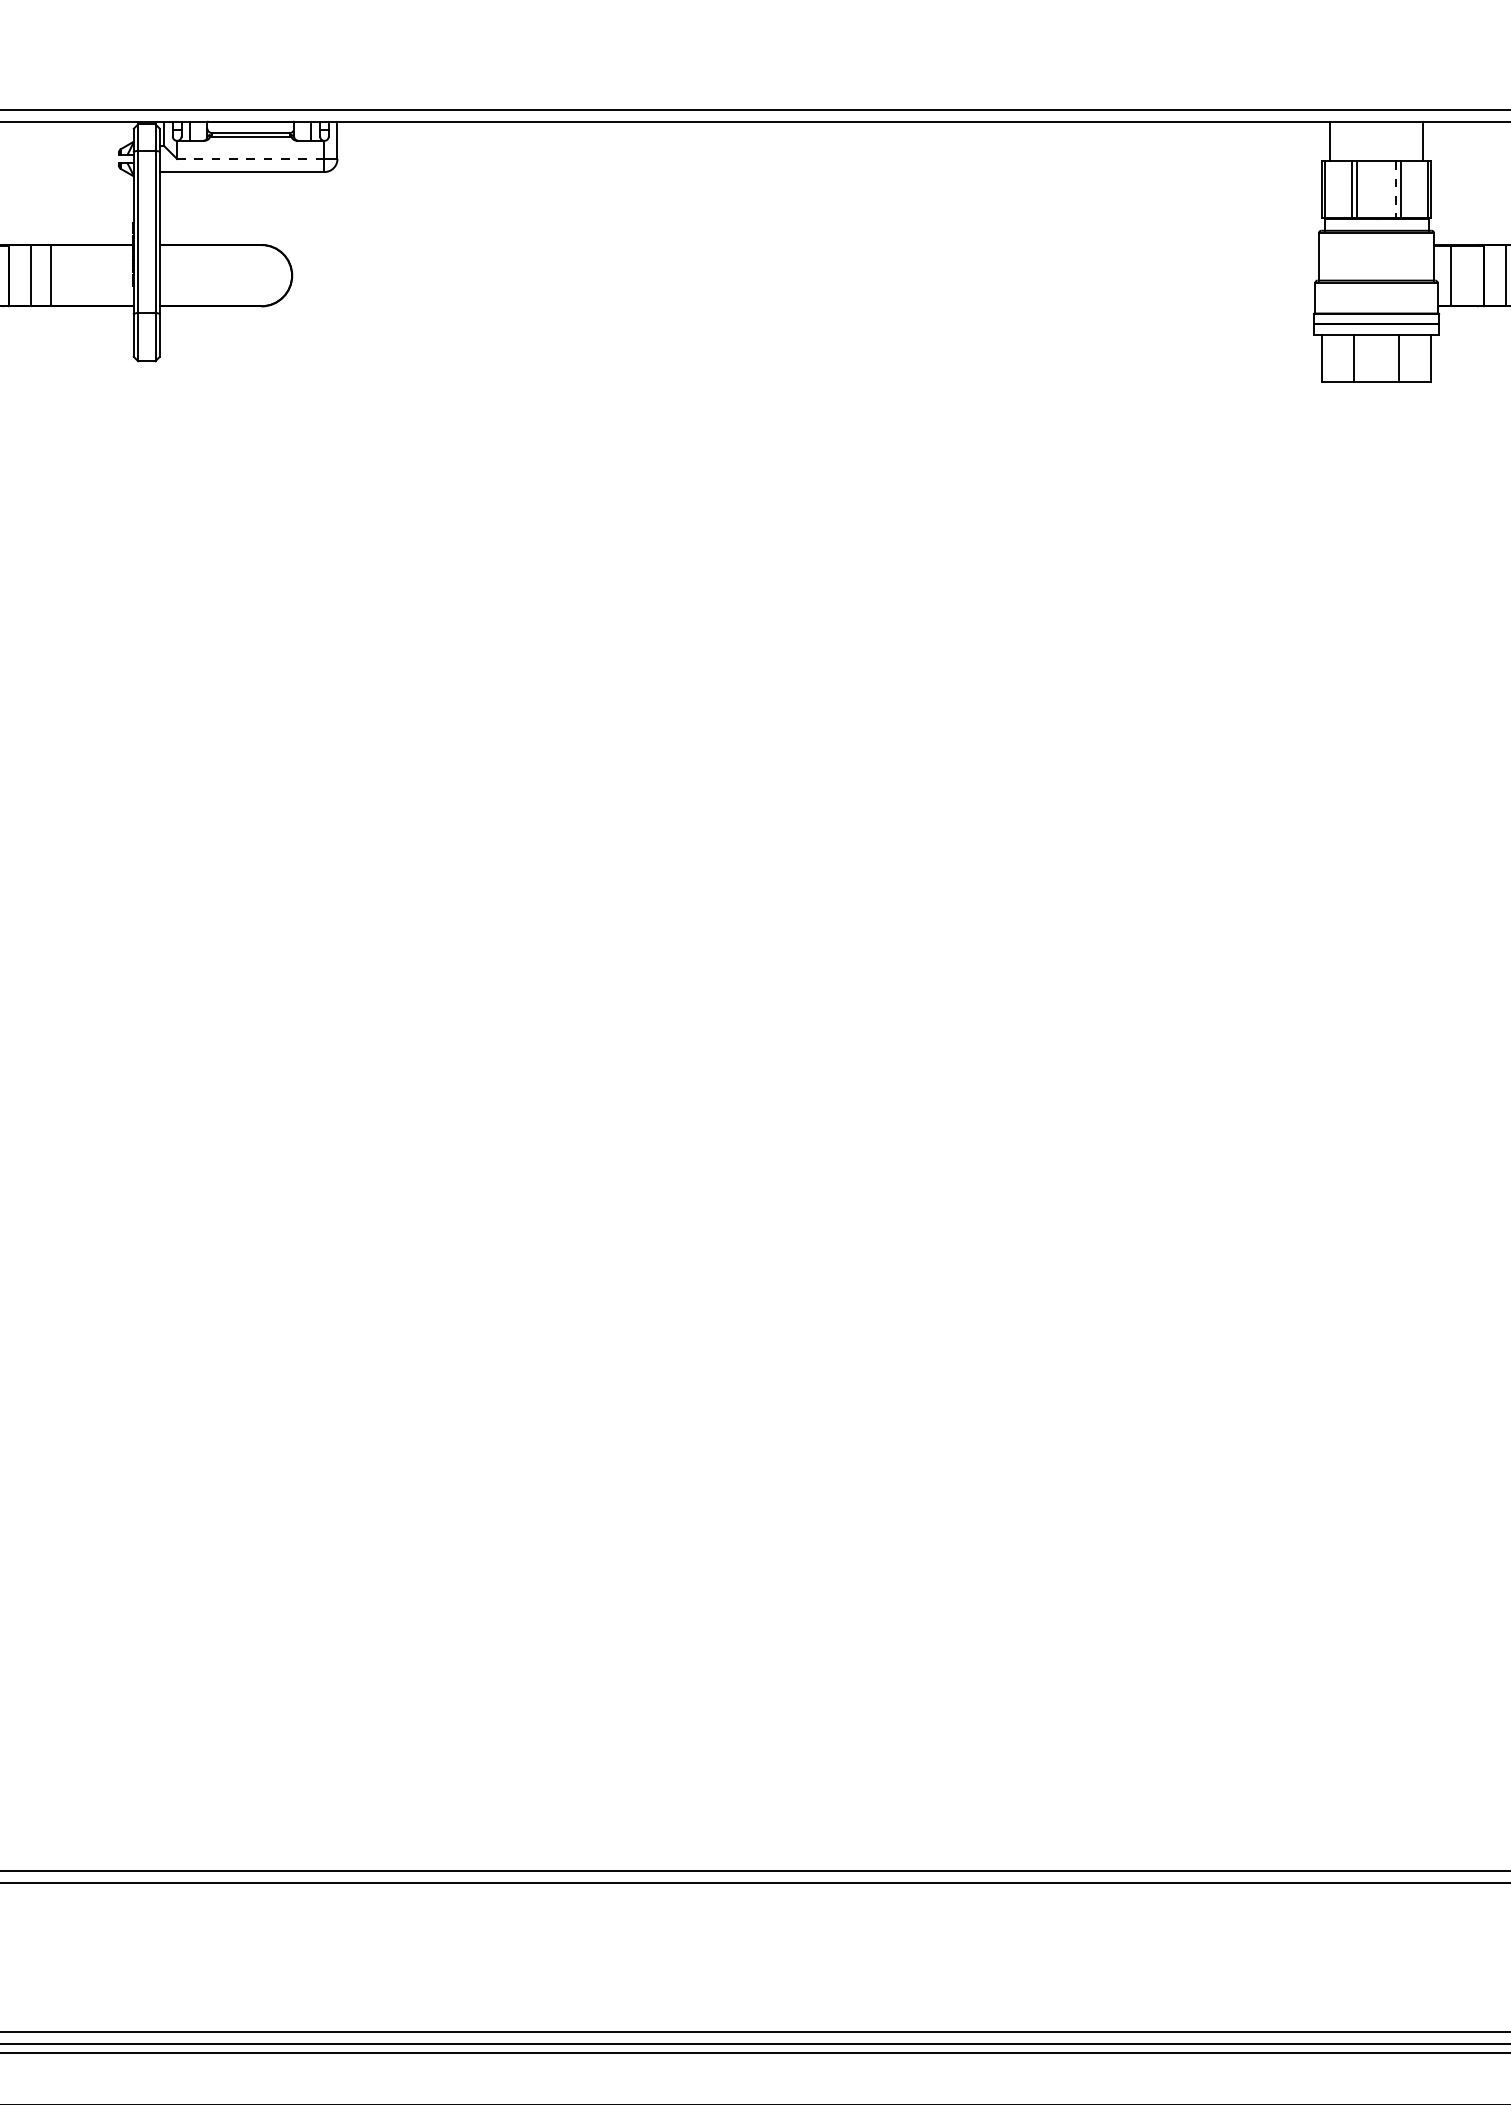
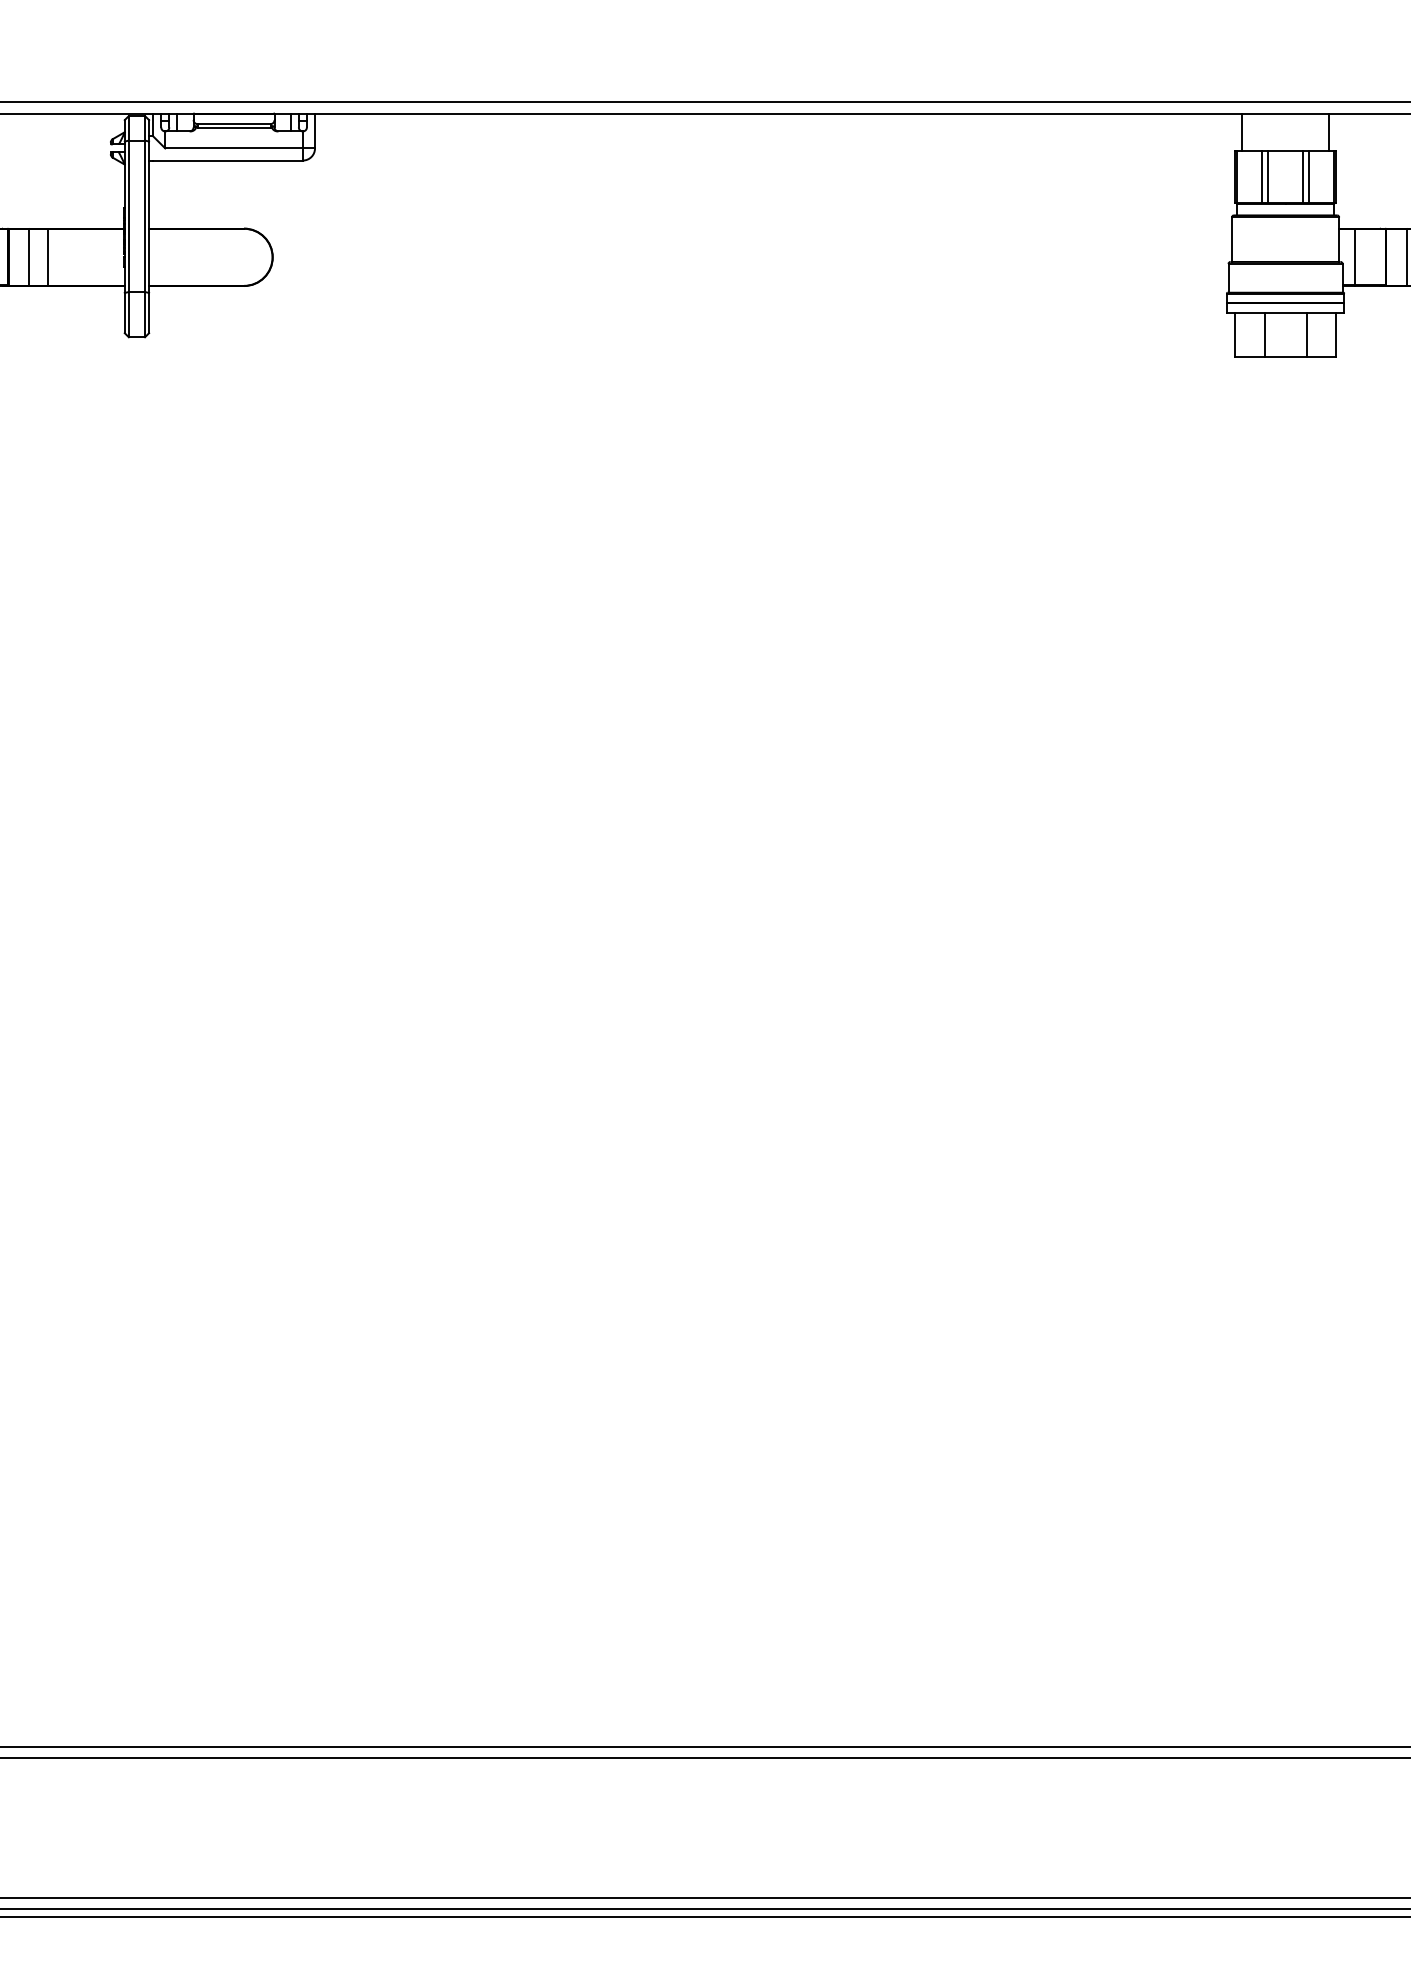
line: (250, 159) -> (233, 148), dashed -> solid
line: (1395, 190) -> (1303, 177), dashed -> solid

